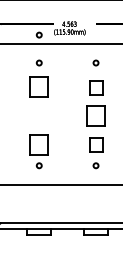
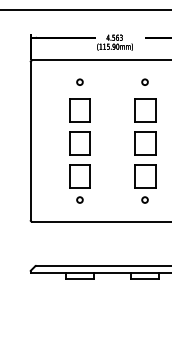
circle: (38, 34) -> (79, 49), removed
part: (96, 87) -> (145, 110), size x1.43
part: (38, 116) -> (79, 143), added
part: (96, 145) -> (145, 176), size x1.43

